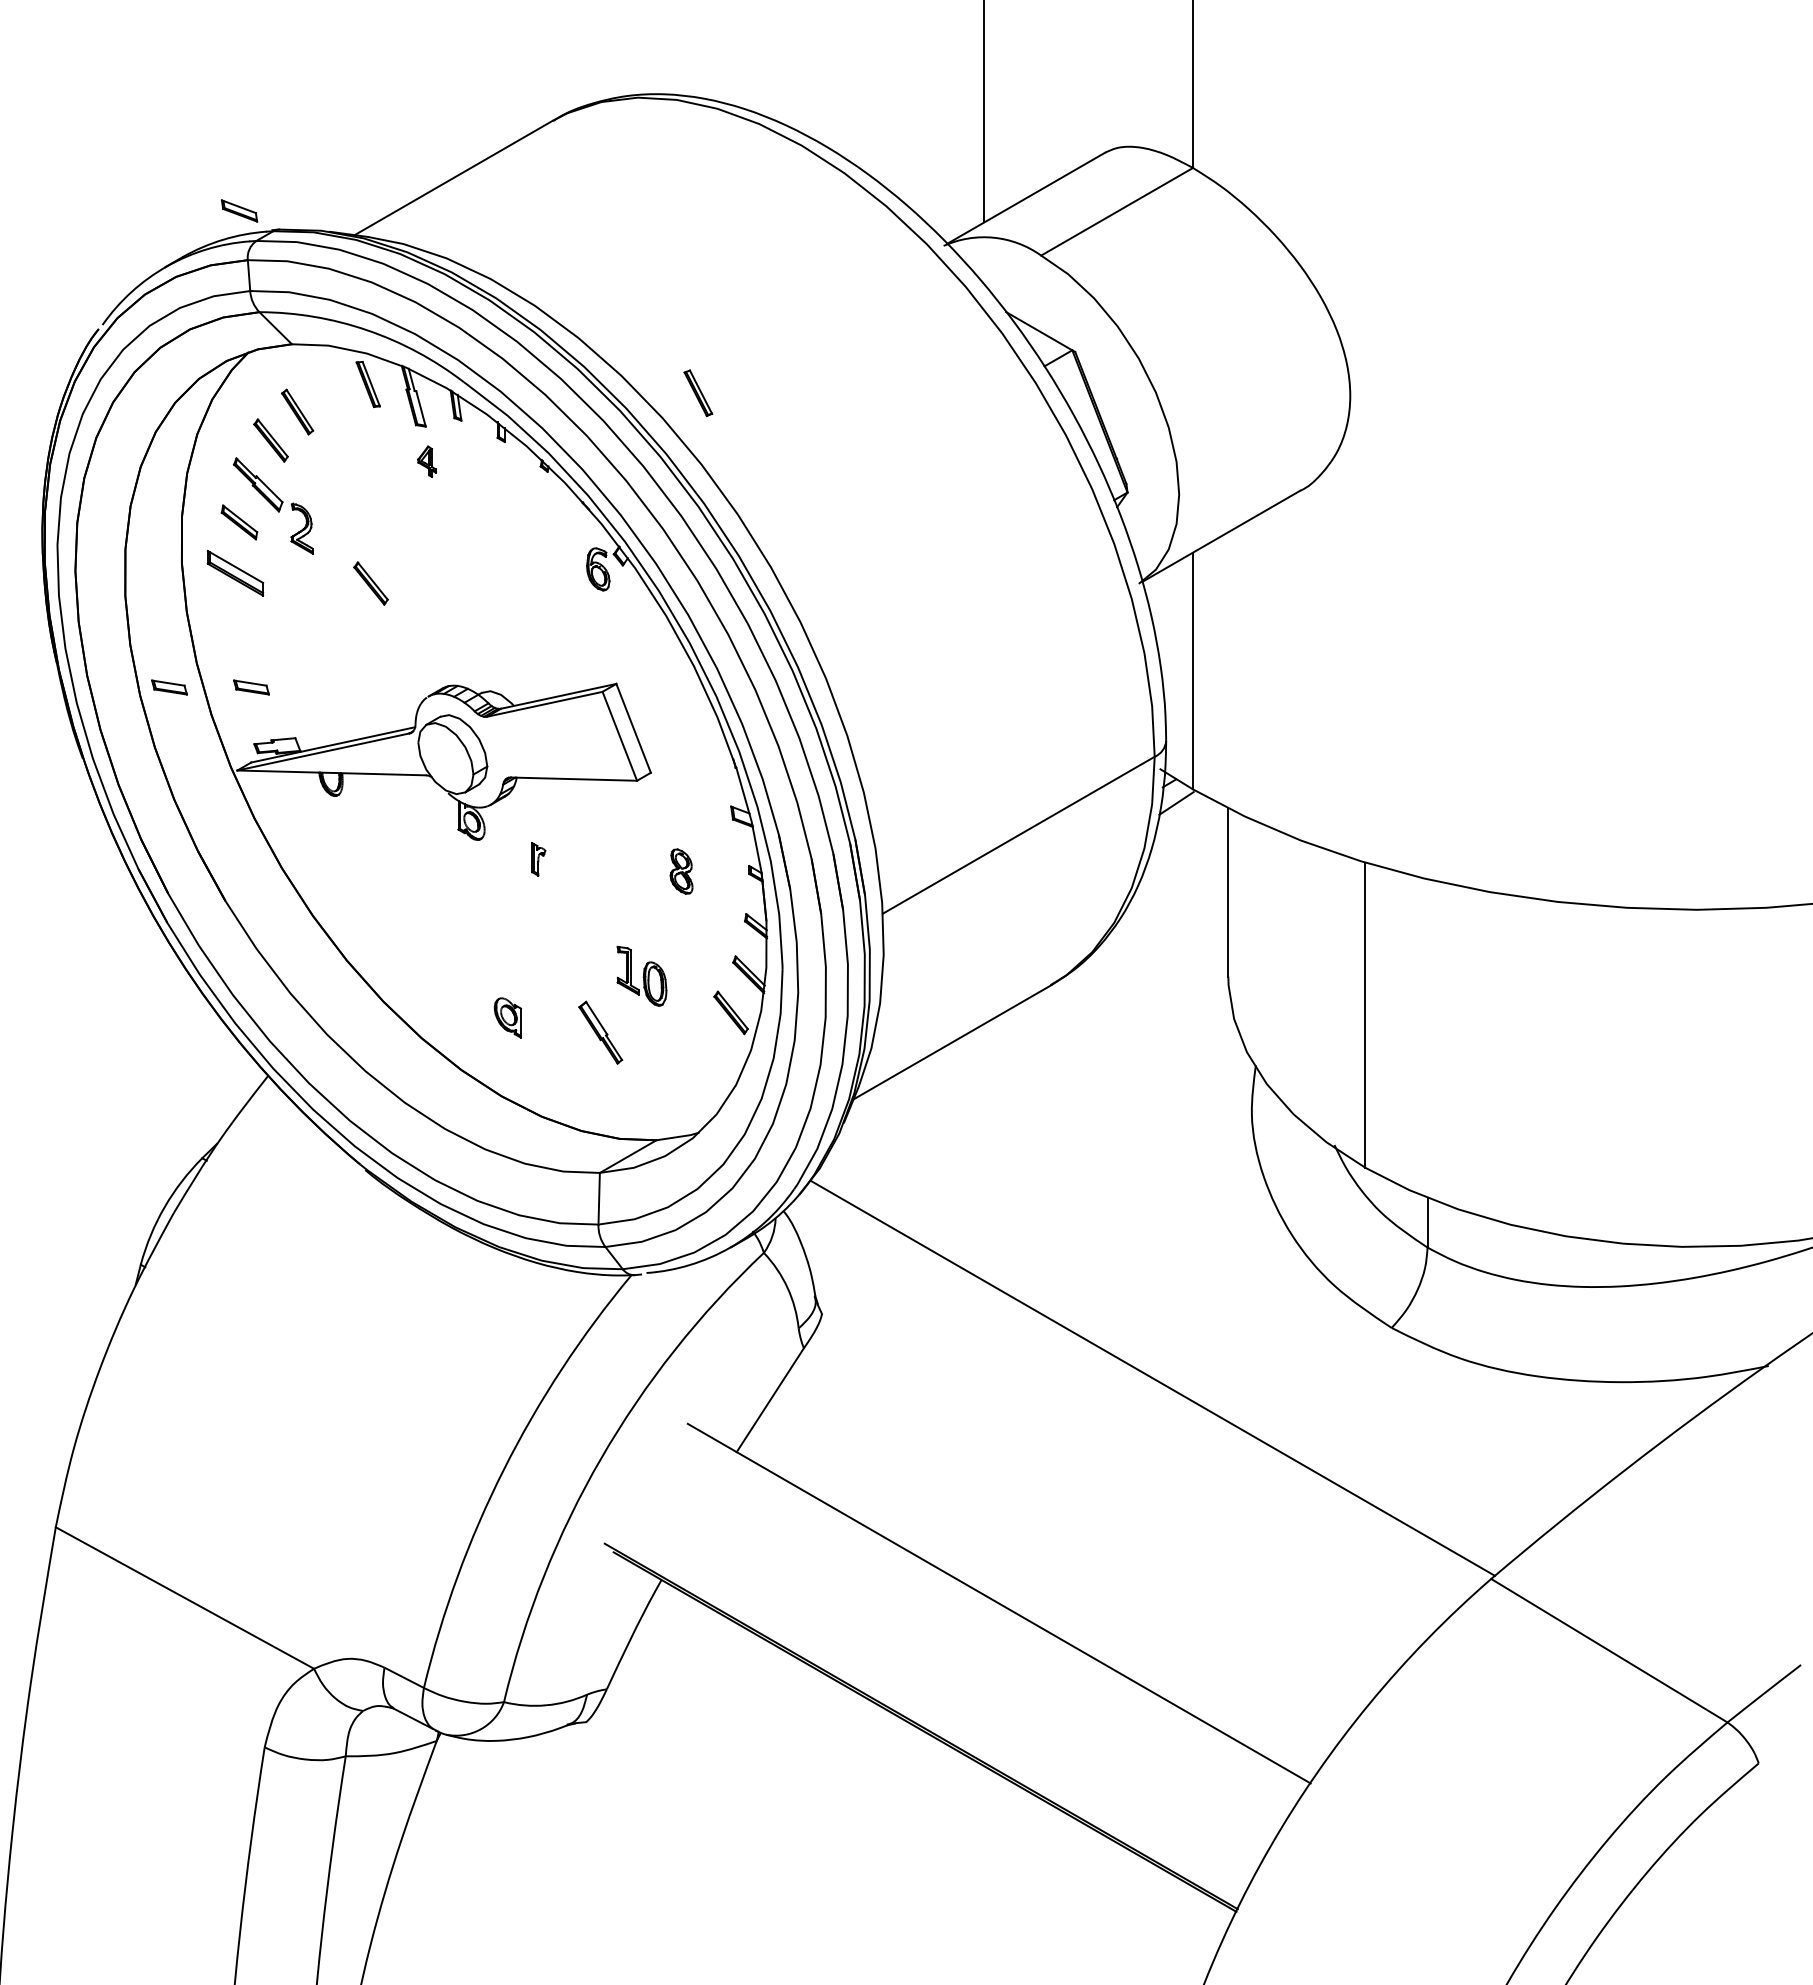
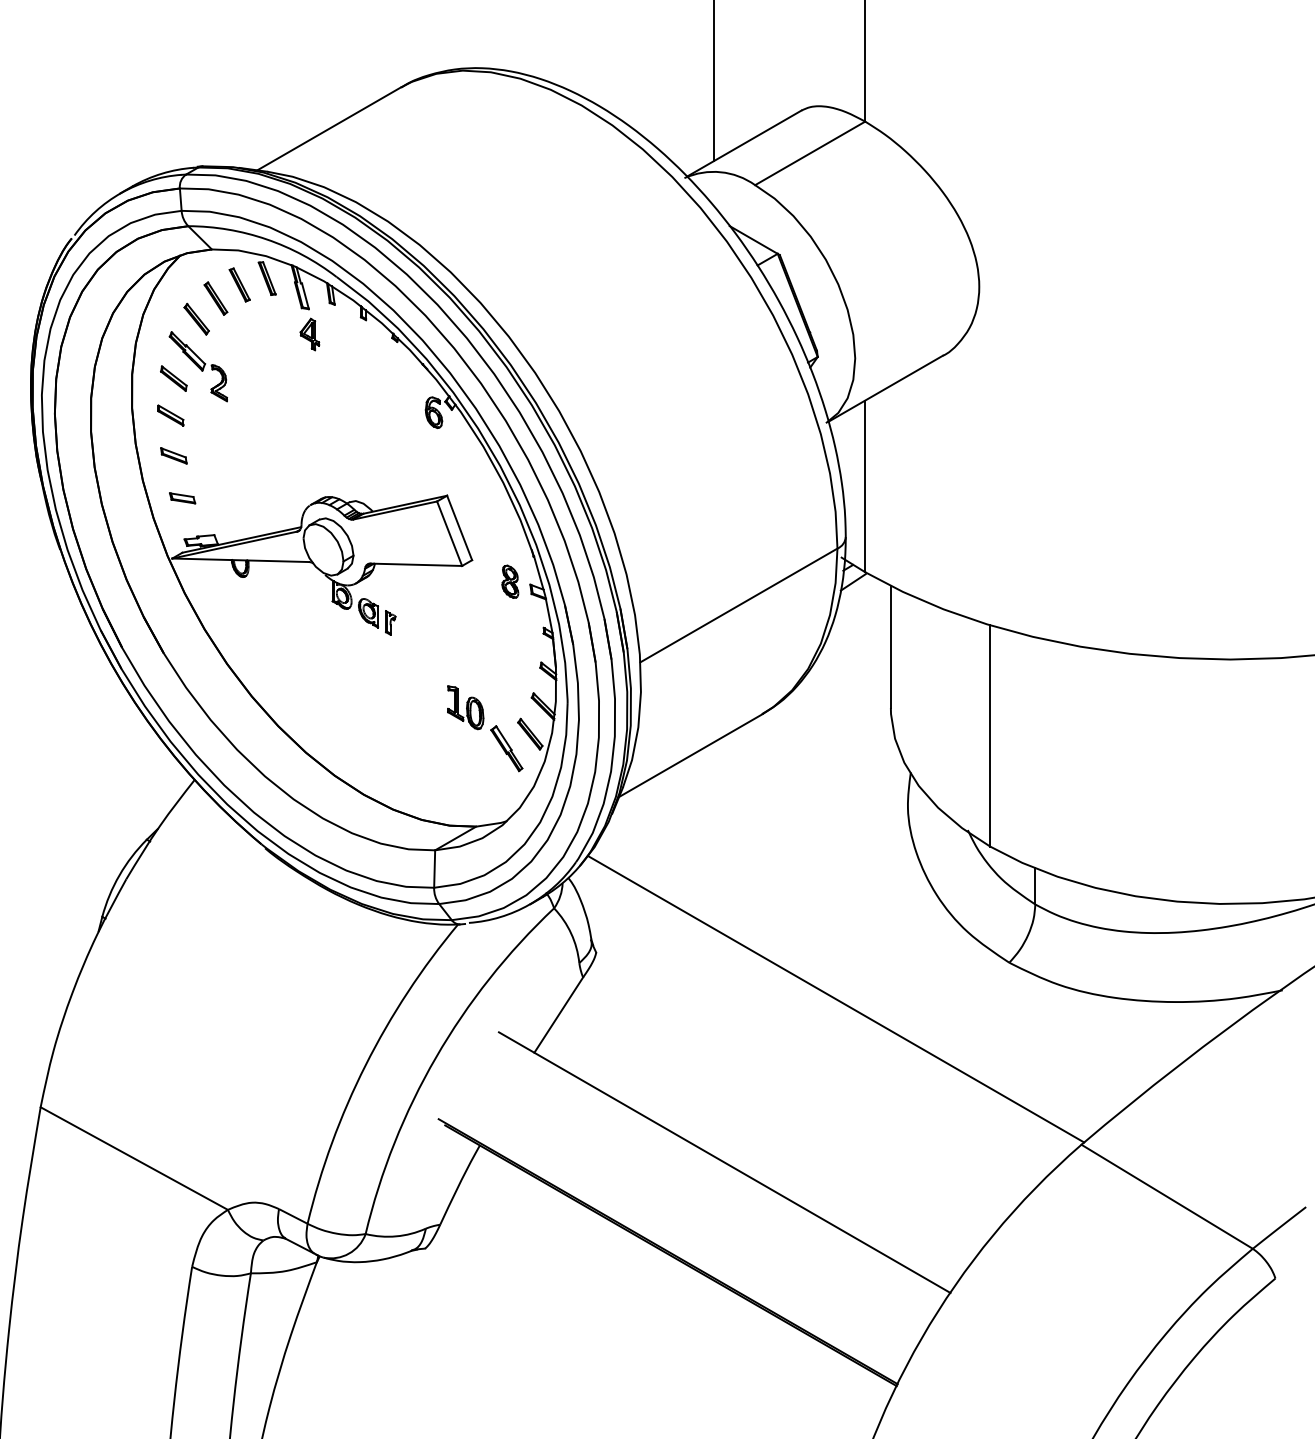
part: (239, 210) -> (173, 455), moved
part: (698, 393) -> (239, 285), moved
part: (426, 461) -> (309, 334), size x1.43
part: (235, 573) -> (170, 415), size x0.62
part: (370, 583) -> (268, 422), removed
part: (169, 687) -> (123, 498), removed
part: (681, 871) -> (510, 581), moved
part: (507, 1017) -> (368, 612), moved
part: (600, 1032) -> (506, 748), moved

